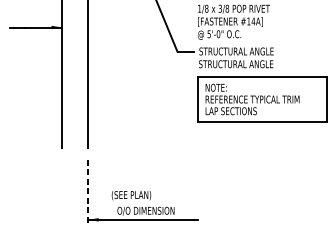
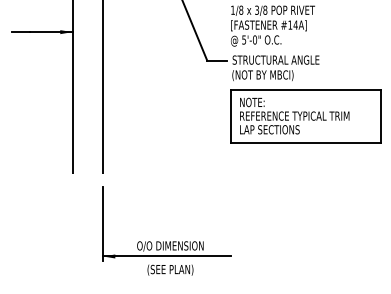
text: (236, 64) -> (275, 75), STRUCTURAL ANGLE -> (NOT BY MBCI)
line: (88, 192) -> (103, 224), dashed -> solid
text: (131, 195) -> (170, 269), moved

